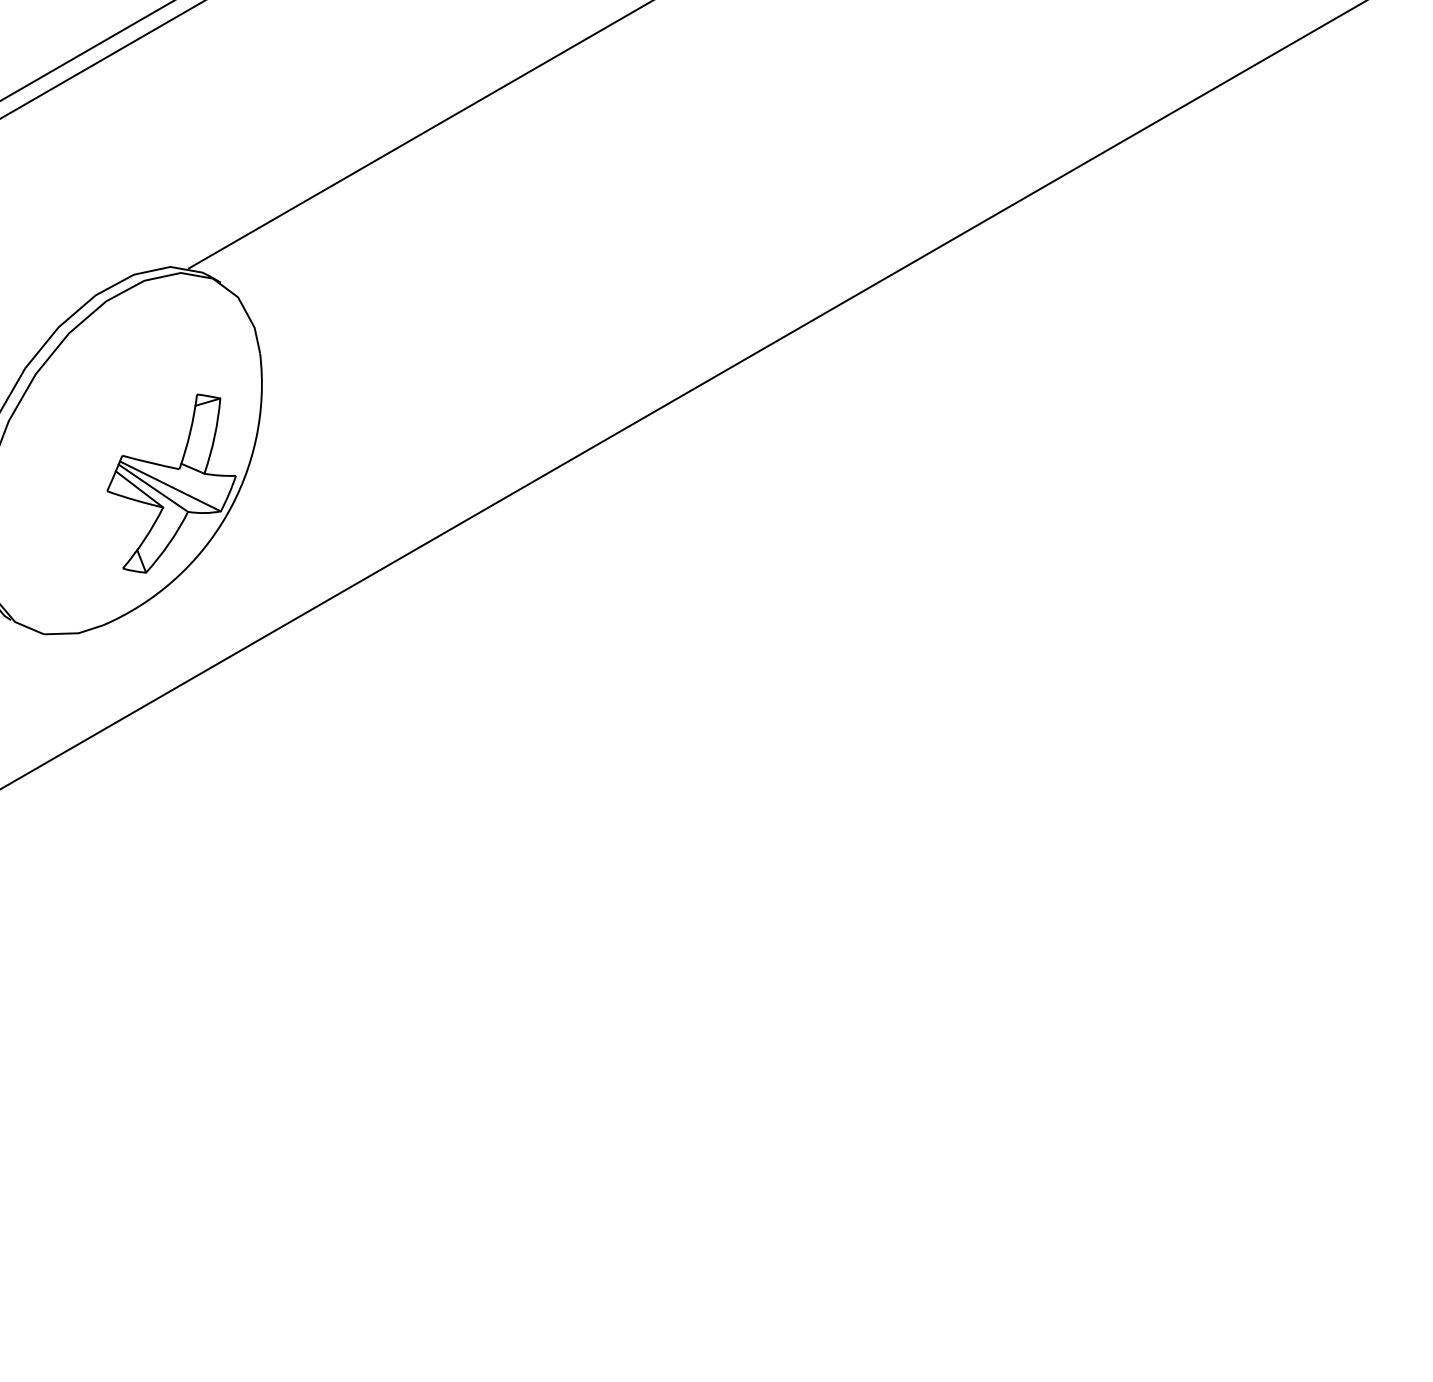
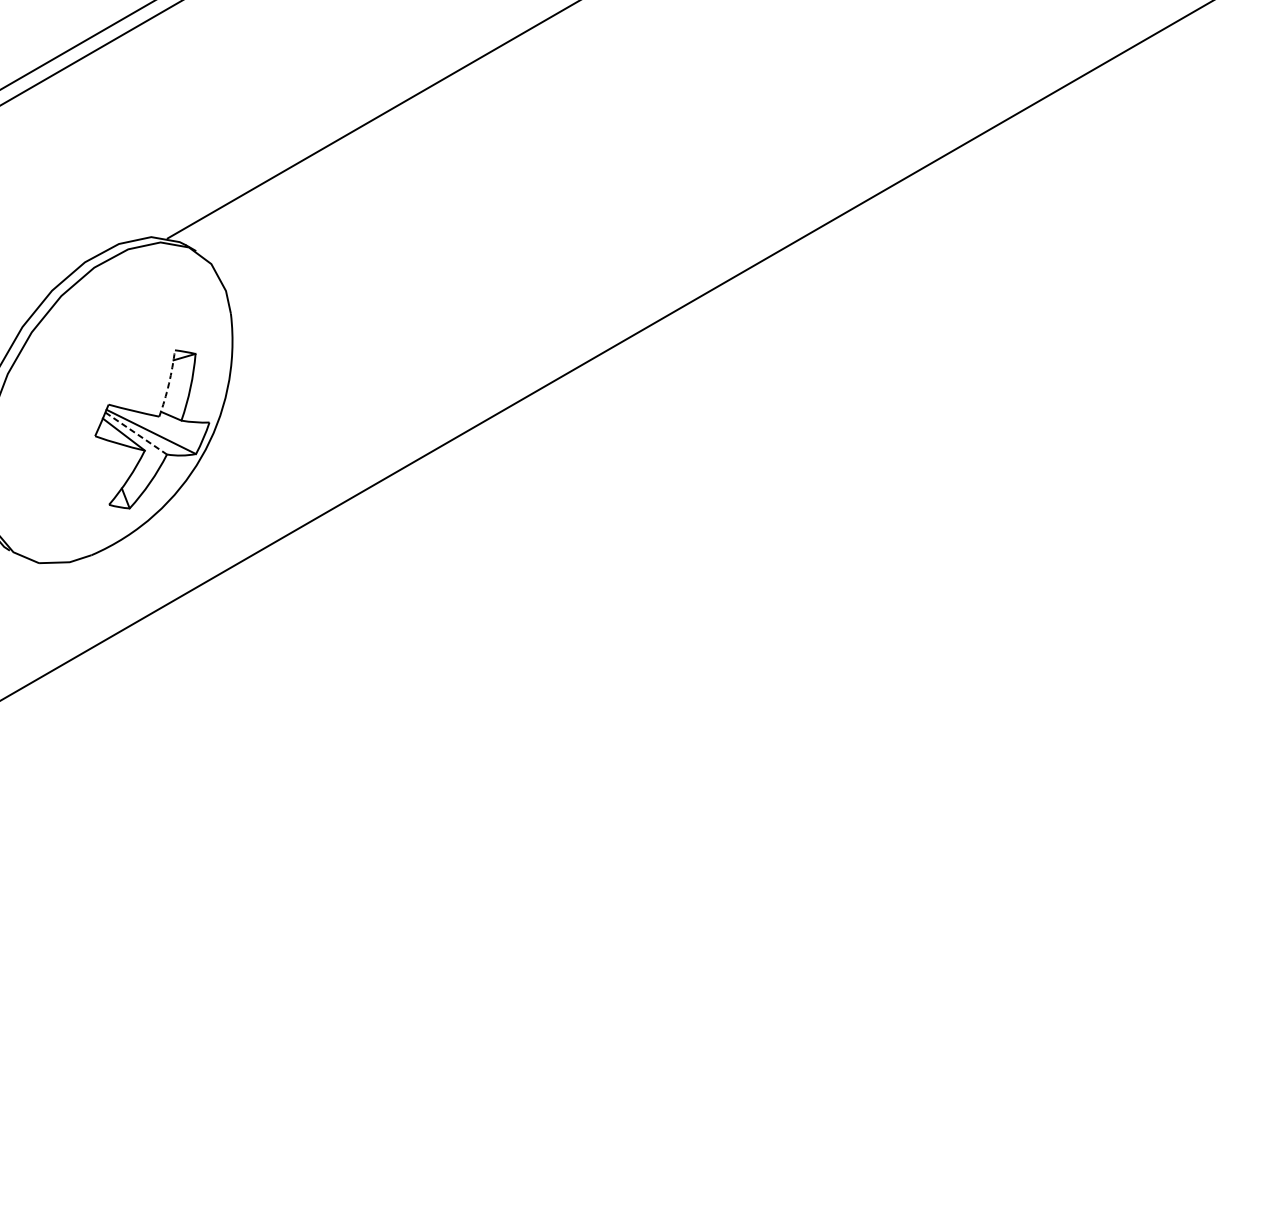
arc: (190, 432) -> (169, 384), solid -> dashed
line: (153, 488) -> (136, 433), solid -> dashed

